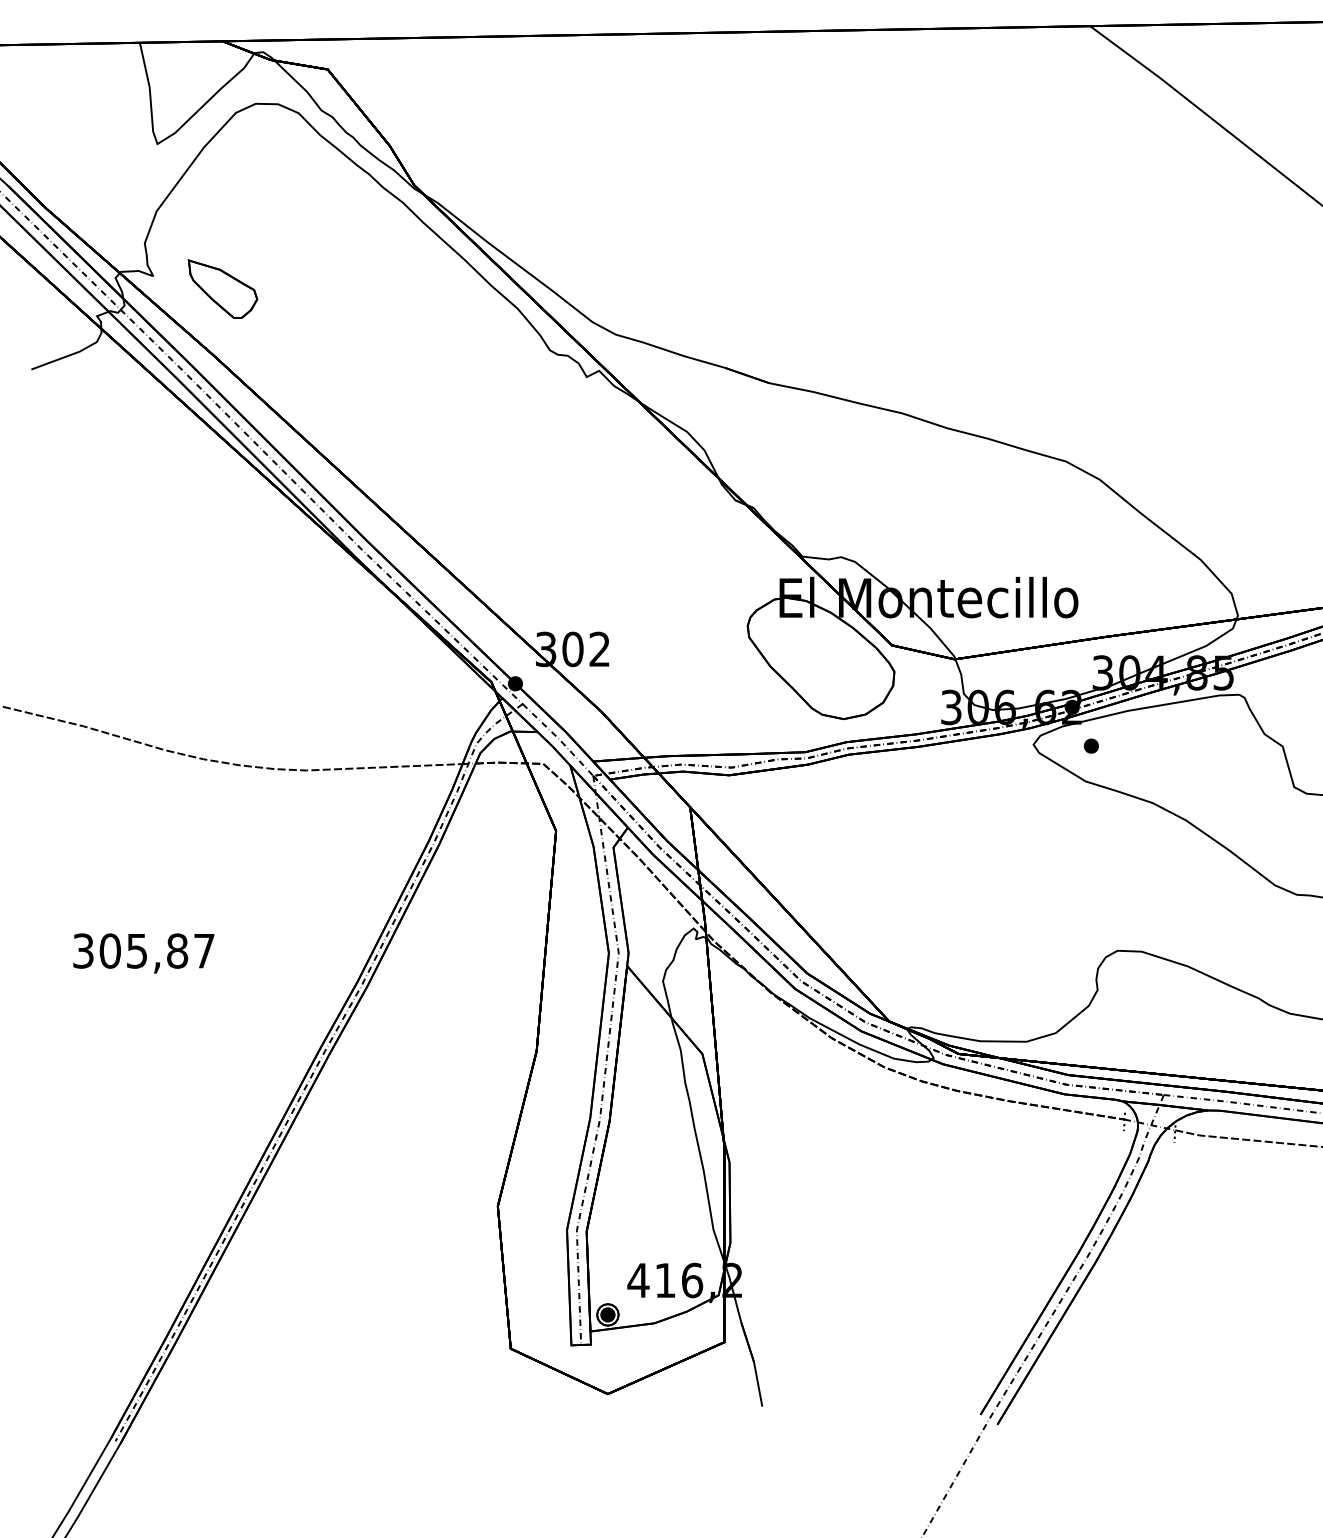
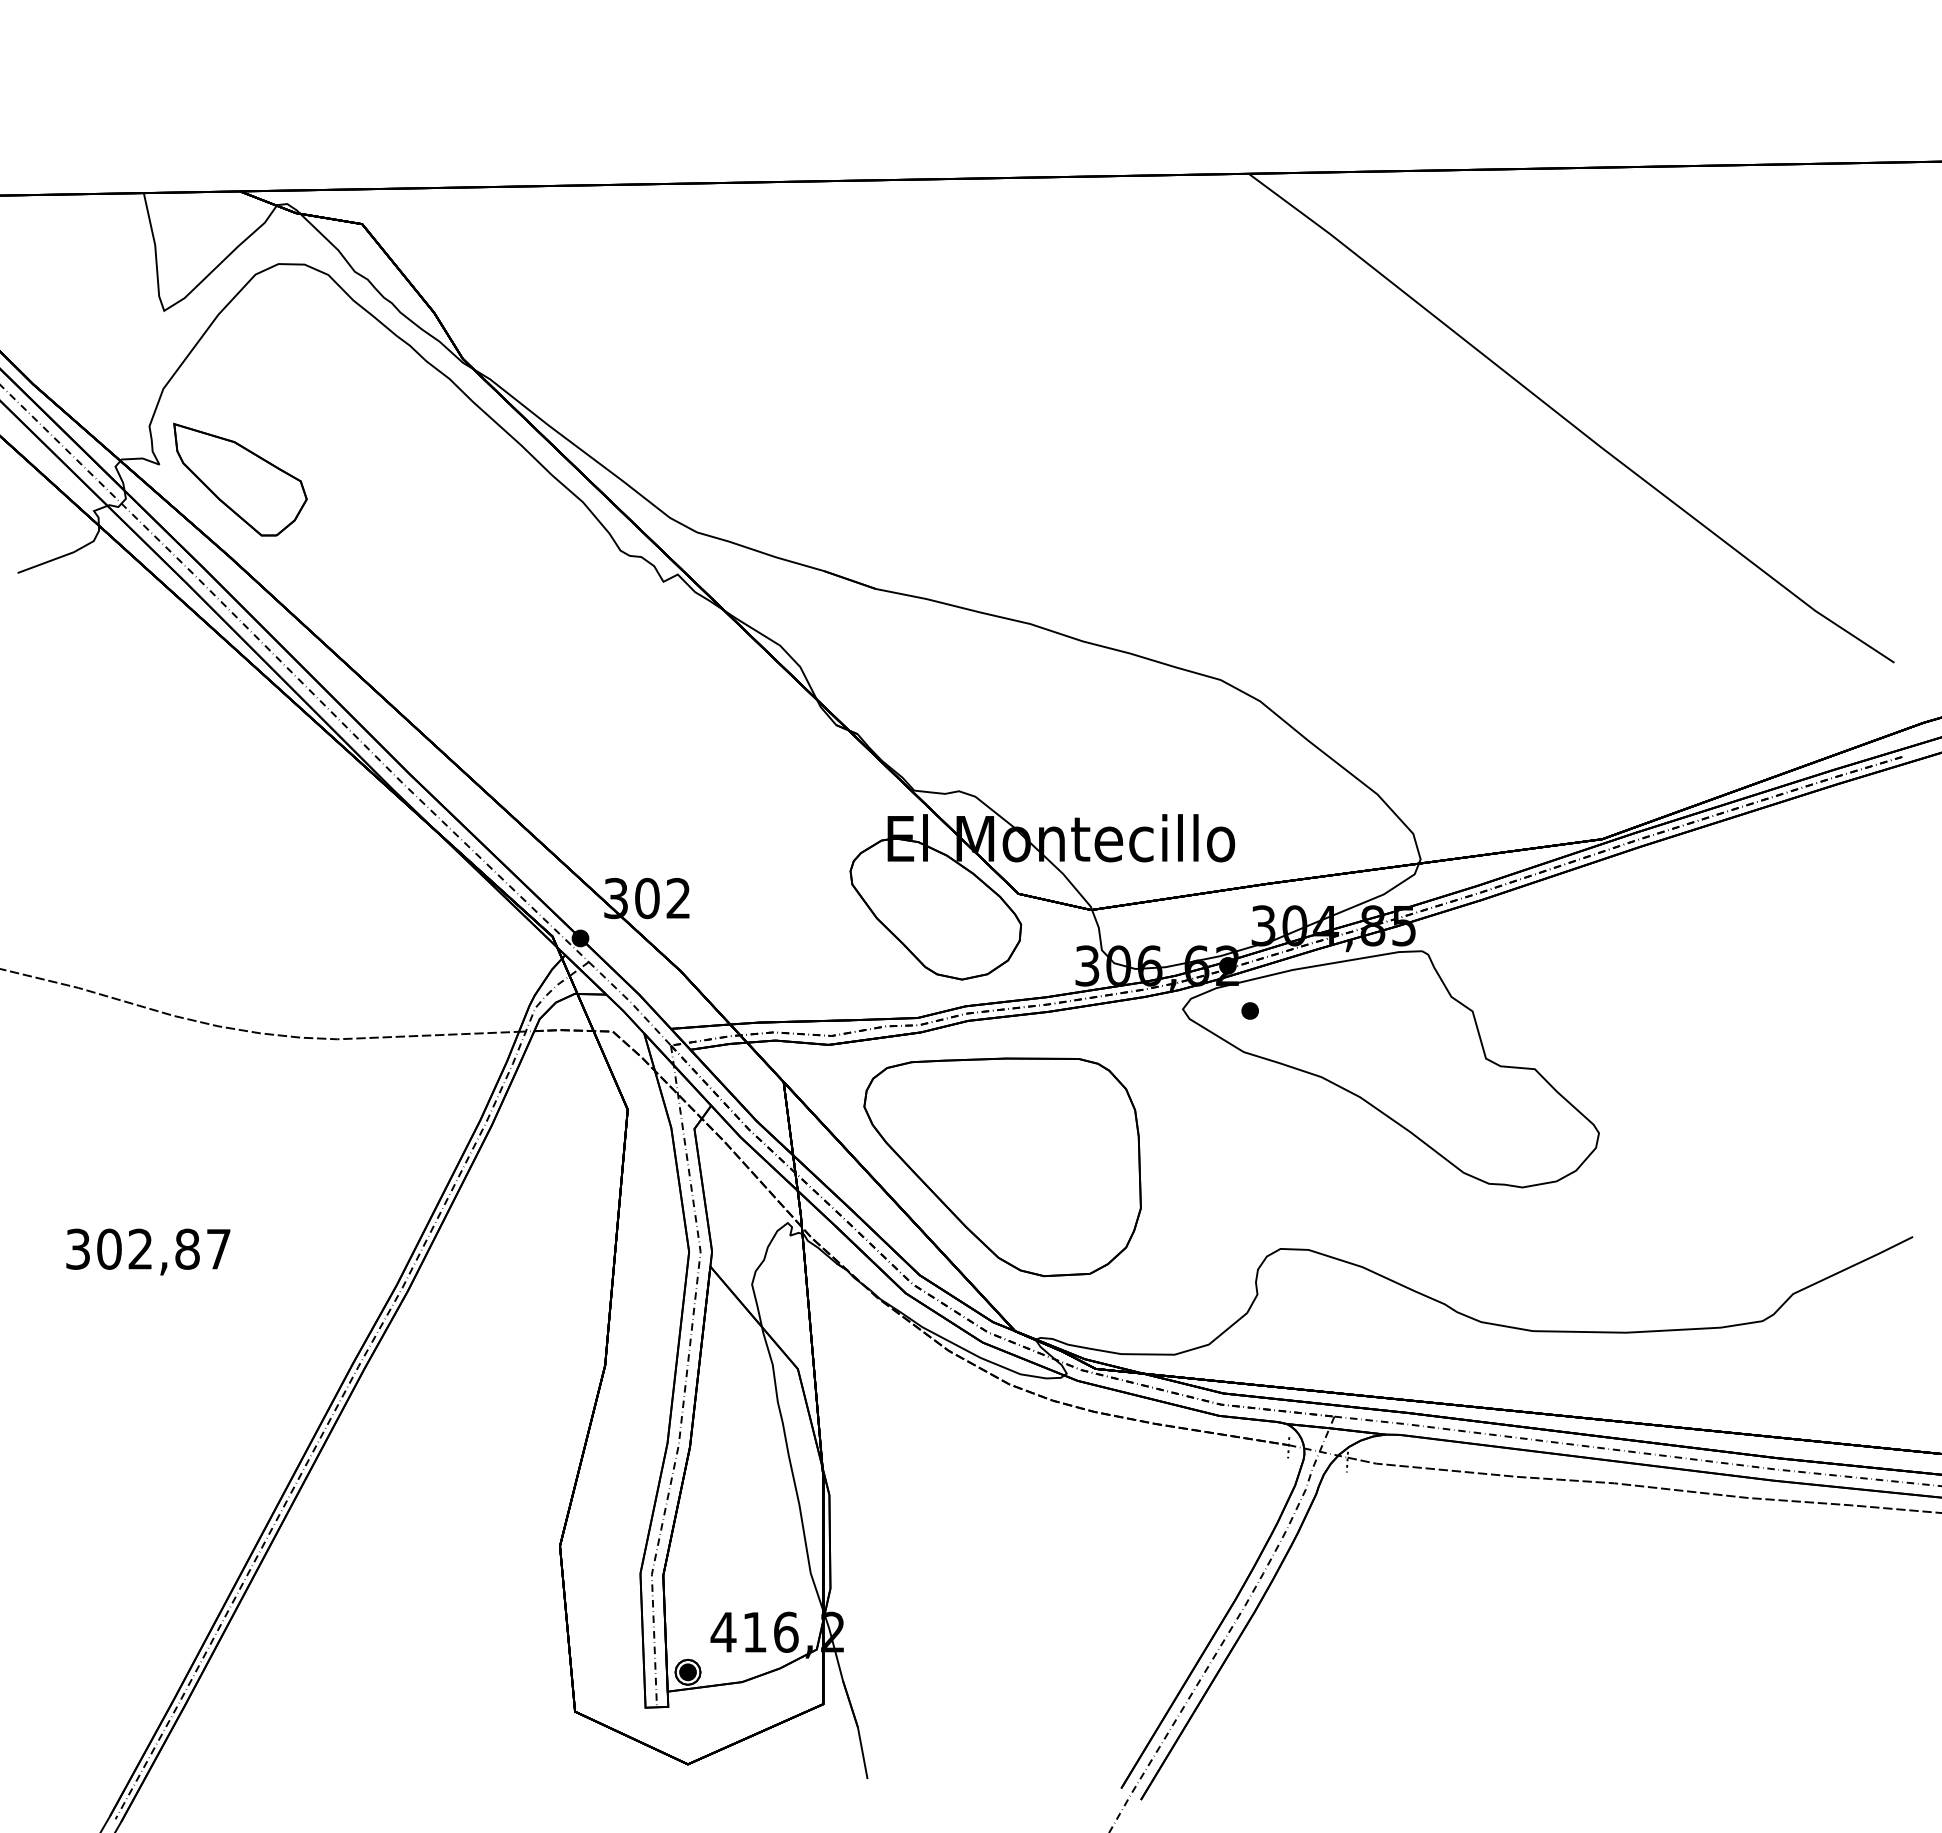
part: (223, 289) -> (240, 479), size x1.67
part: (878, 880) -> (1002, 1167), added
text: (137, 950) -> (140, 1248), 305,87 -> 302,87

